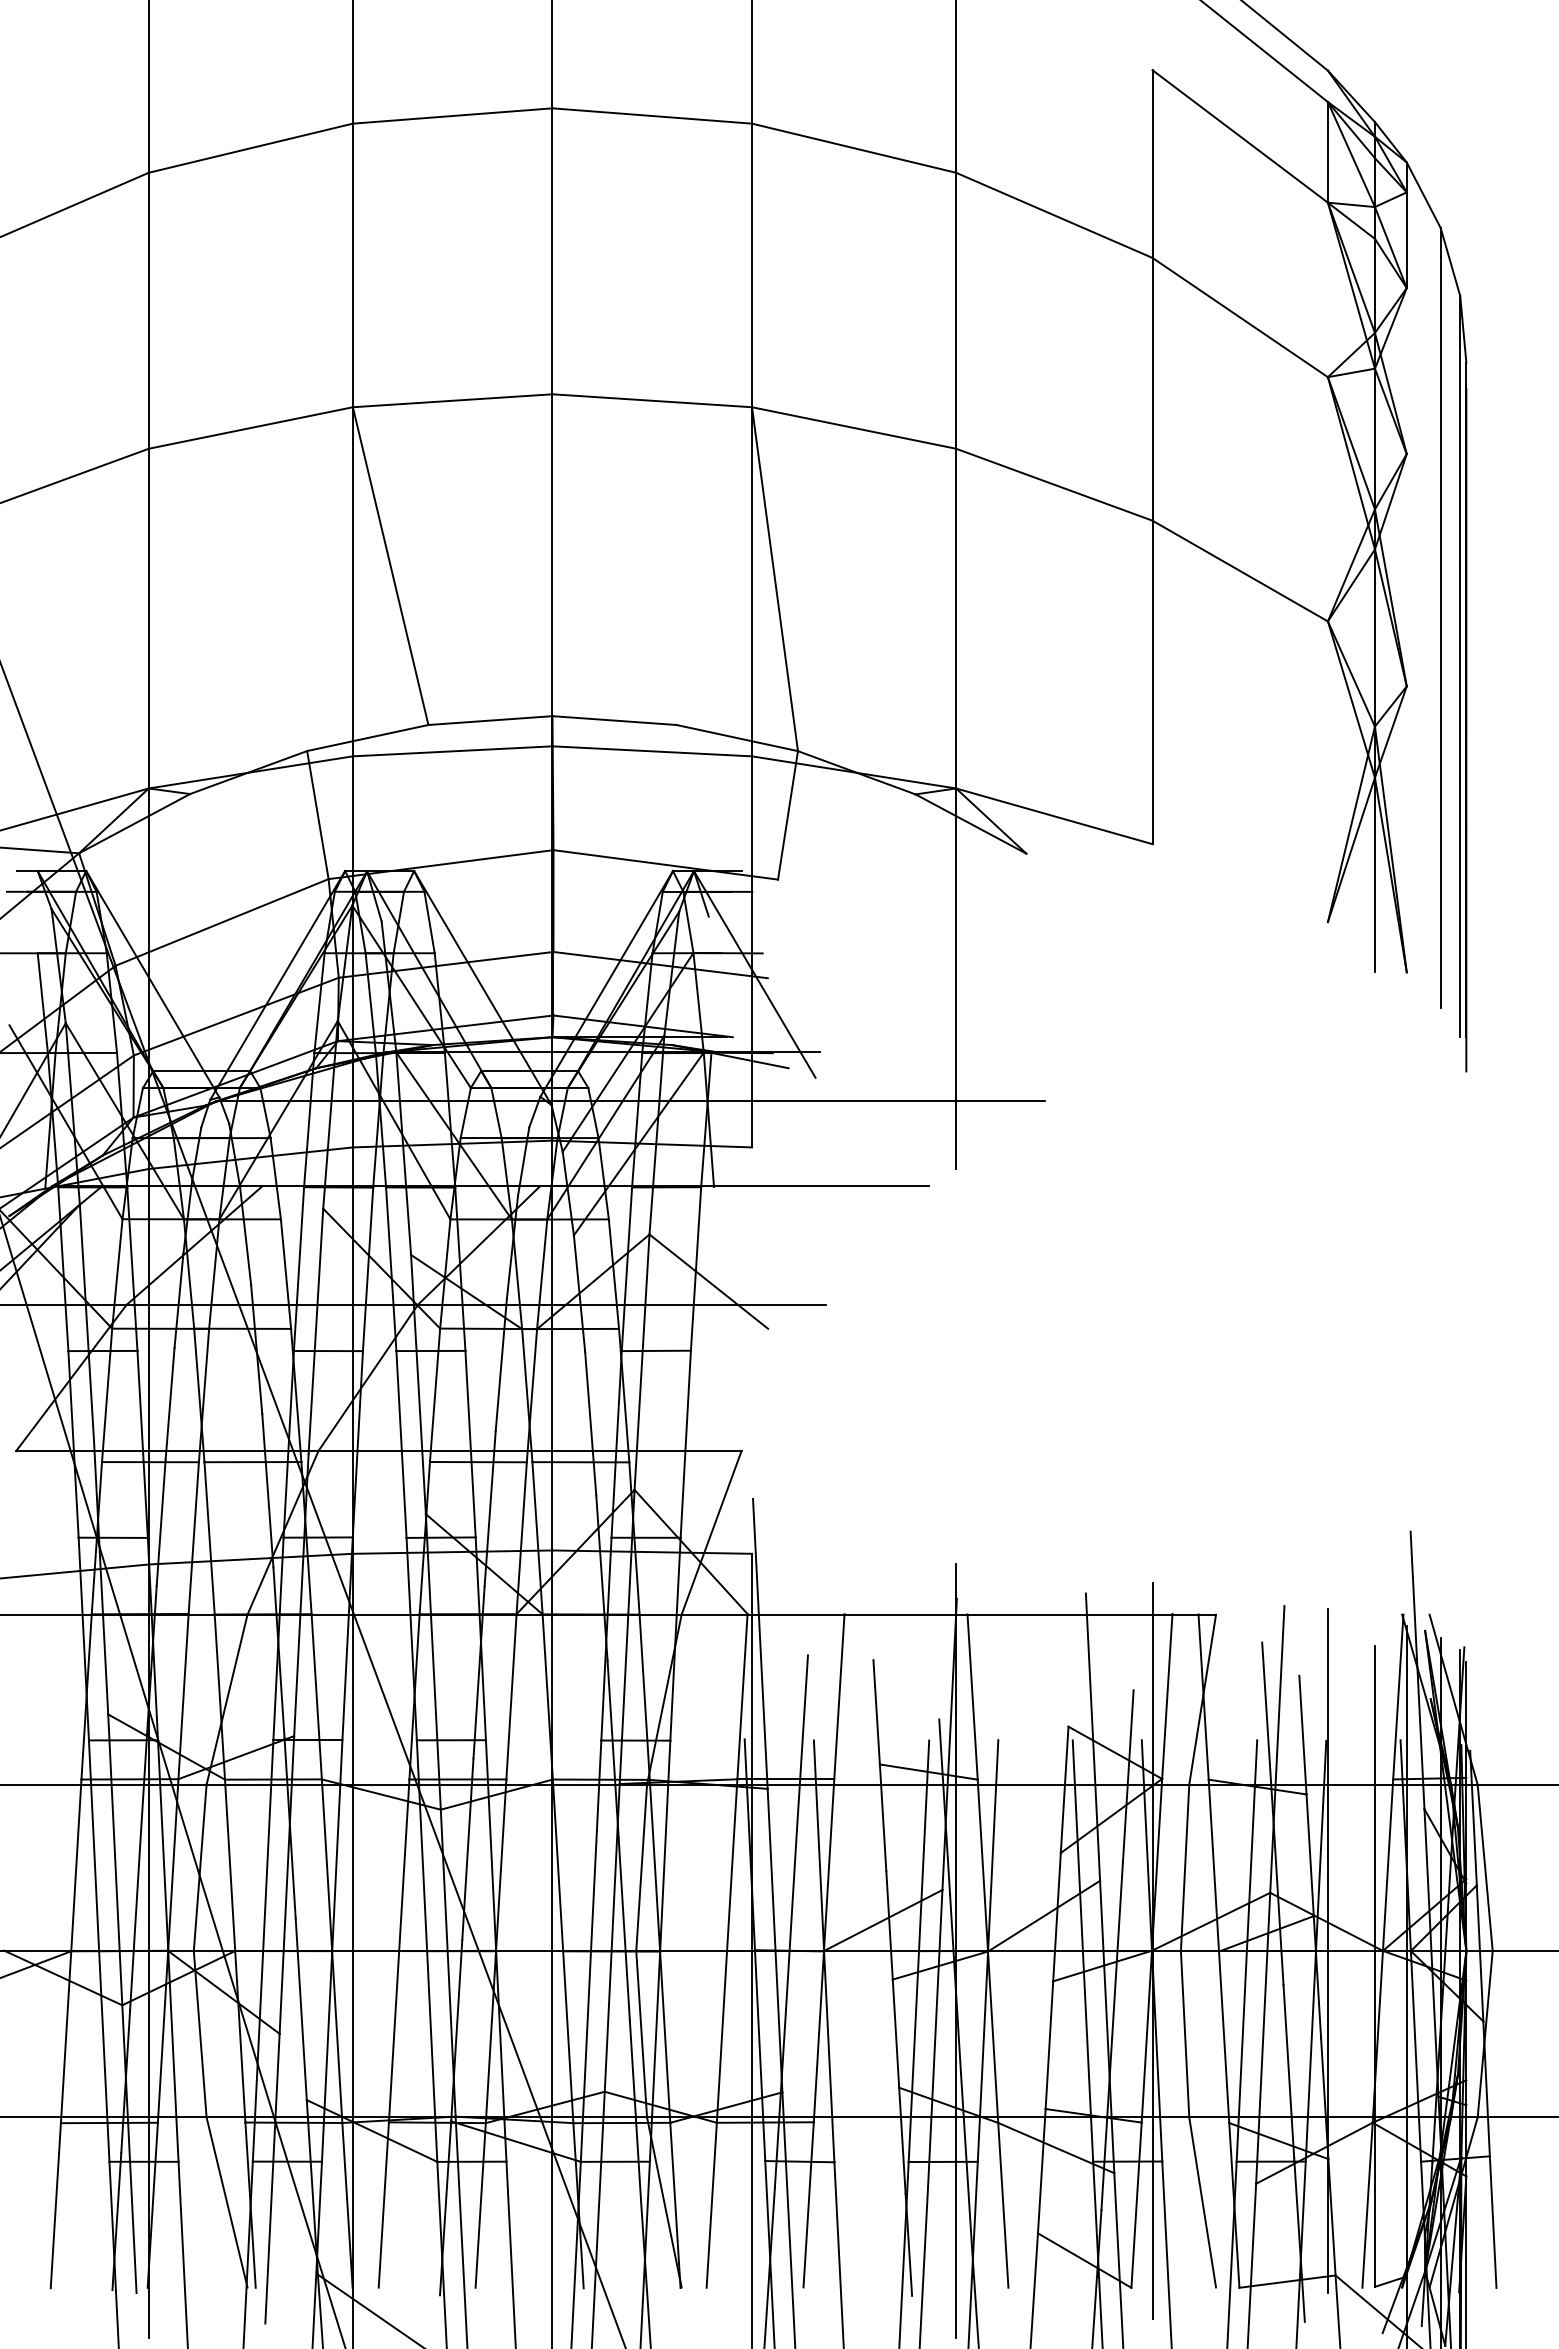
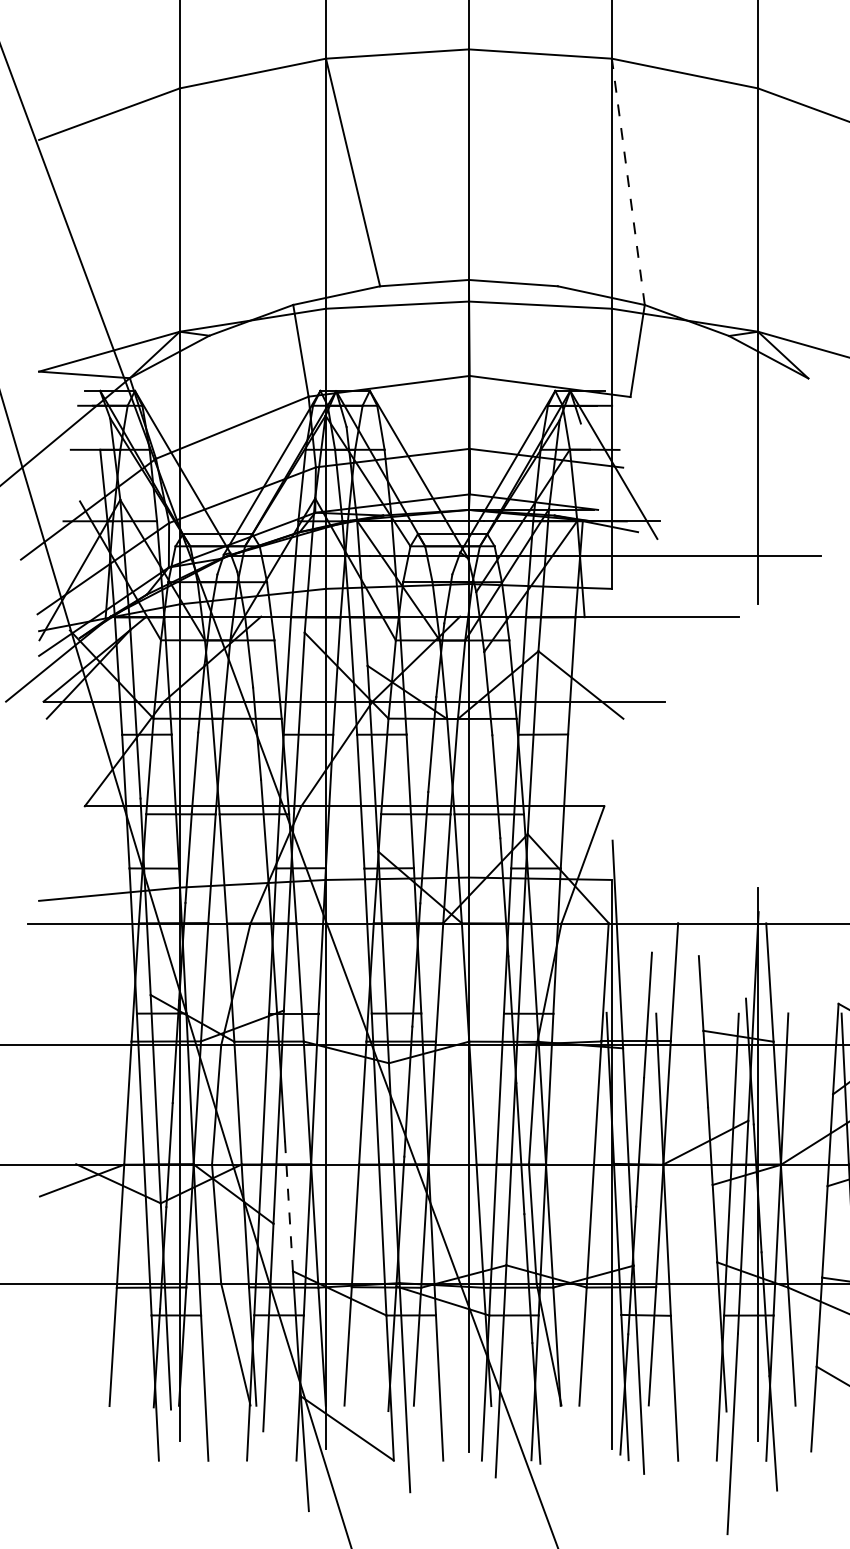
line: (774, 578) -> (627, 181), solid -> dashed
line: (301, 2009) -> (289, 1206), solid -> dashed

